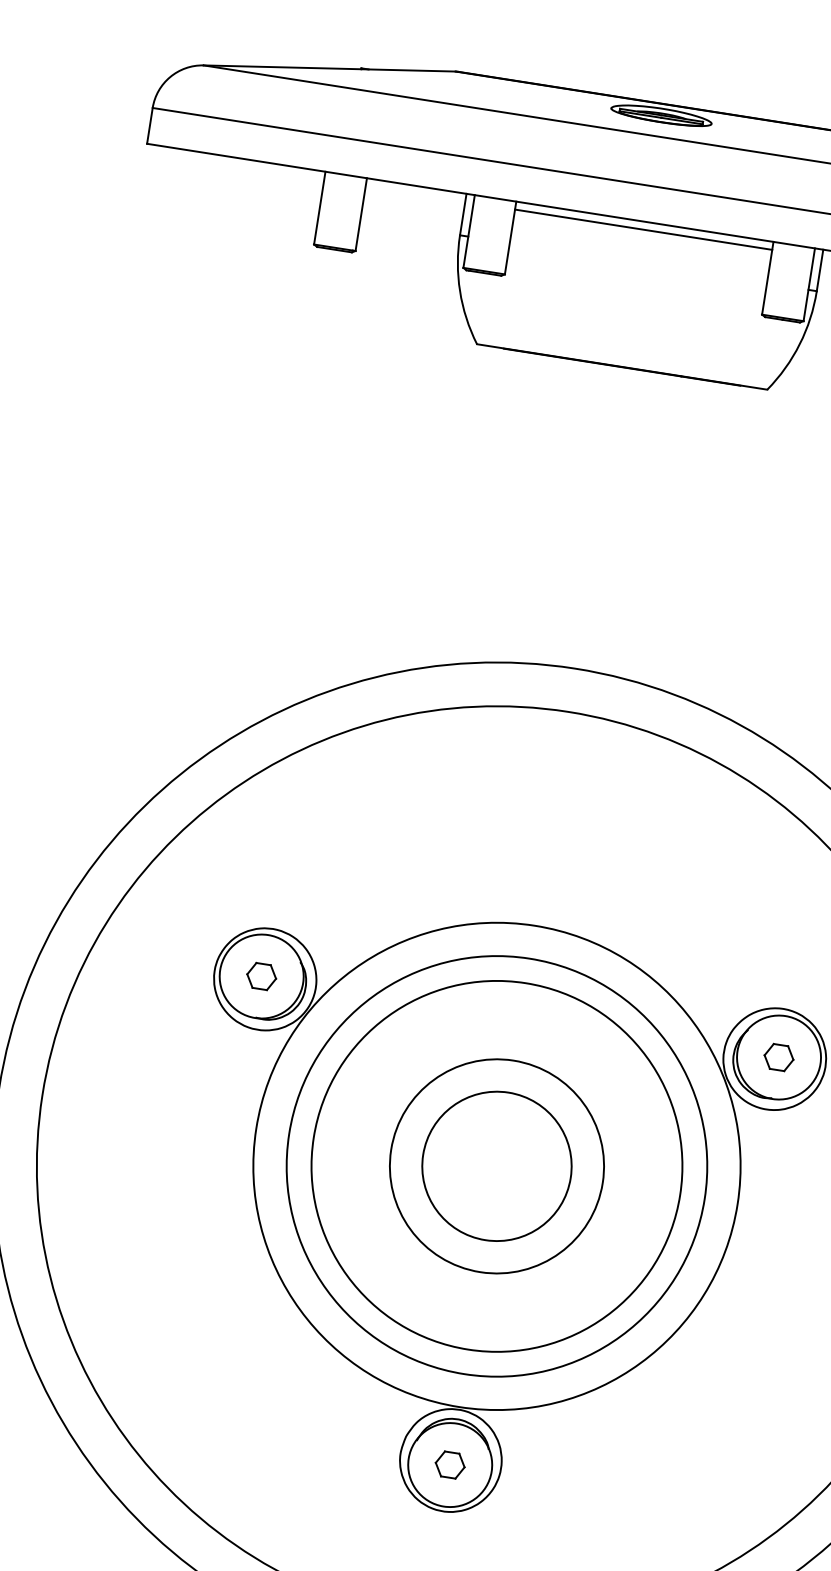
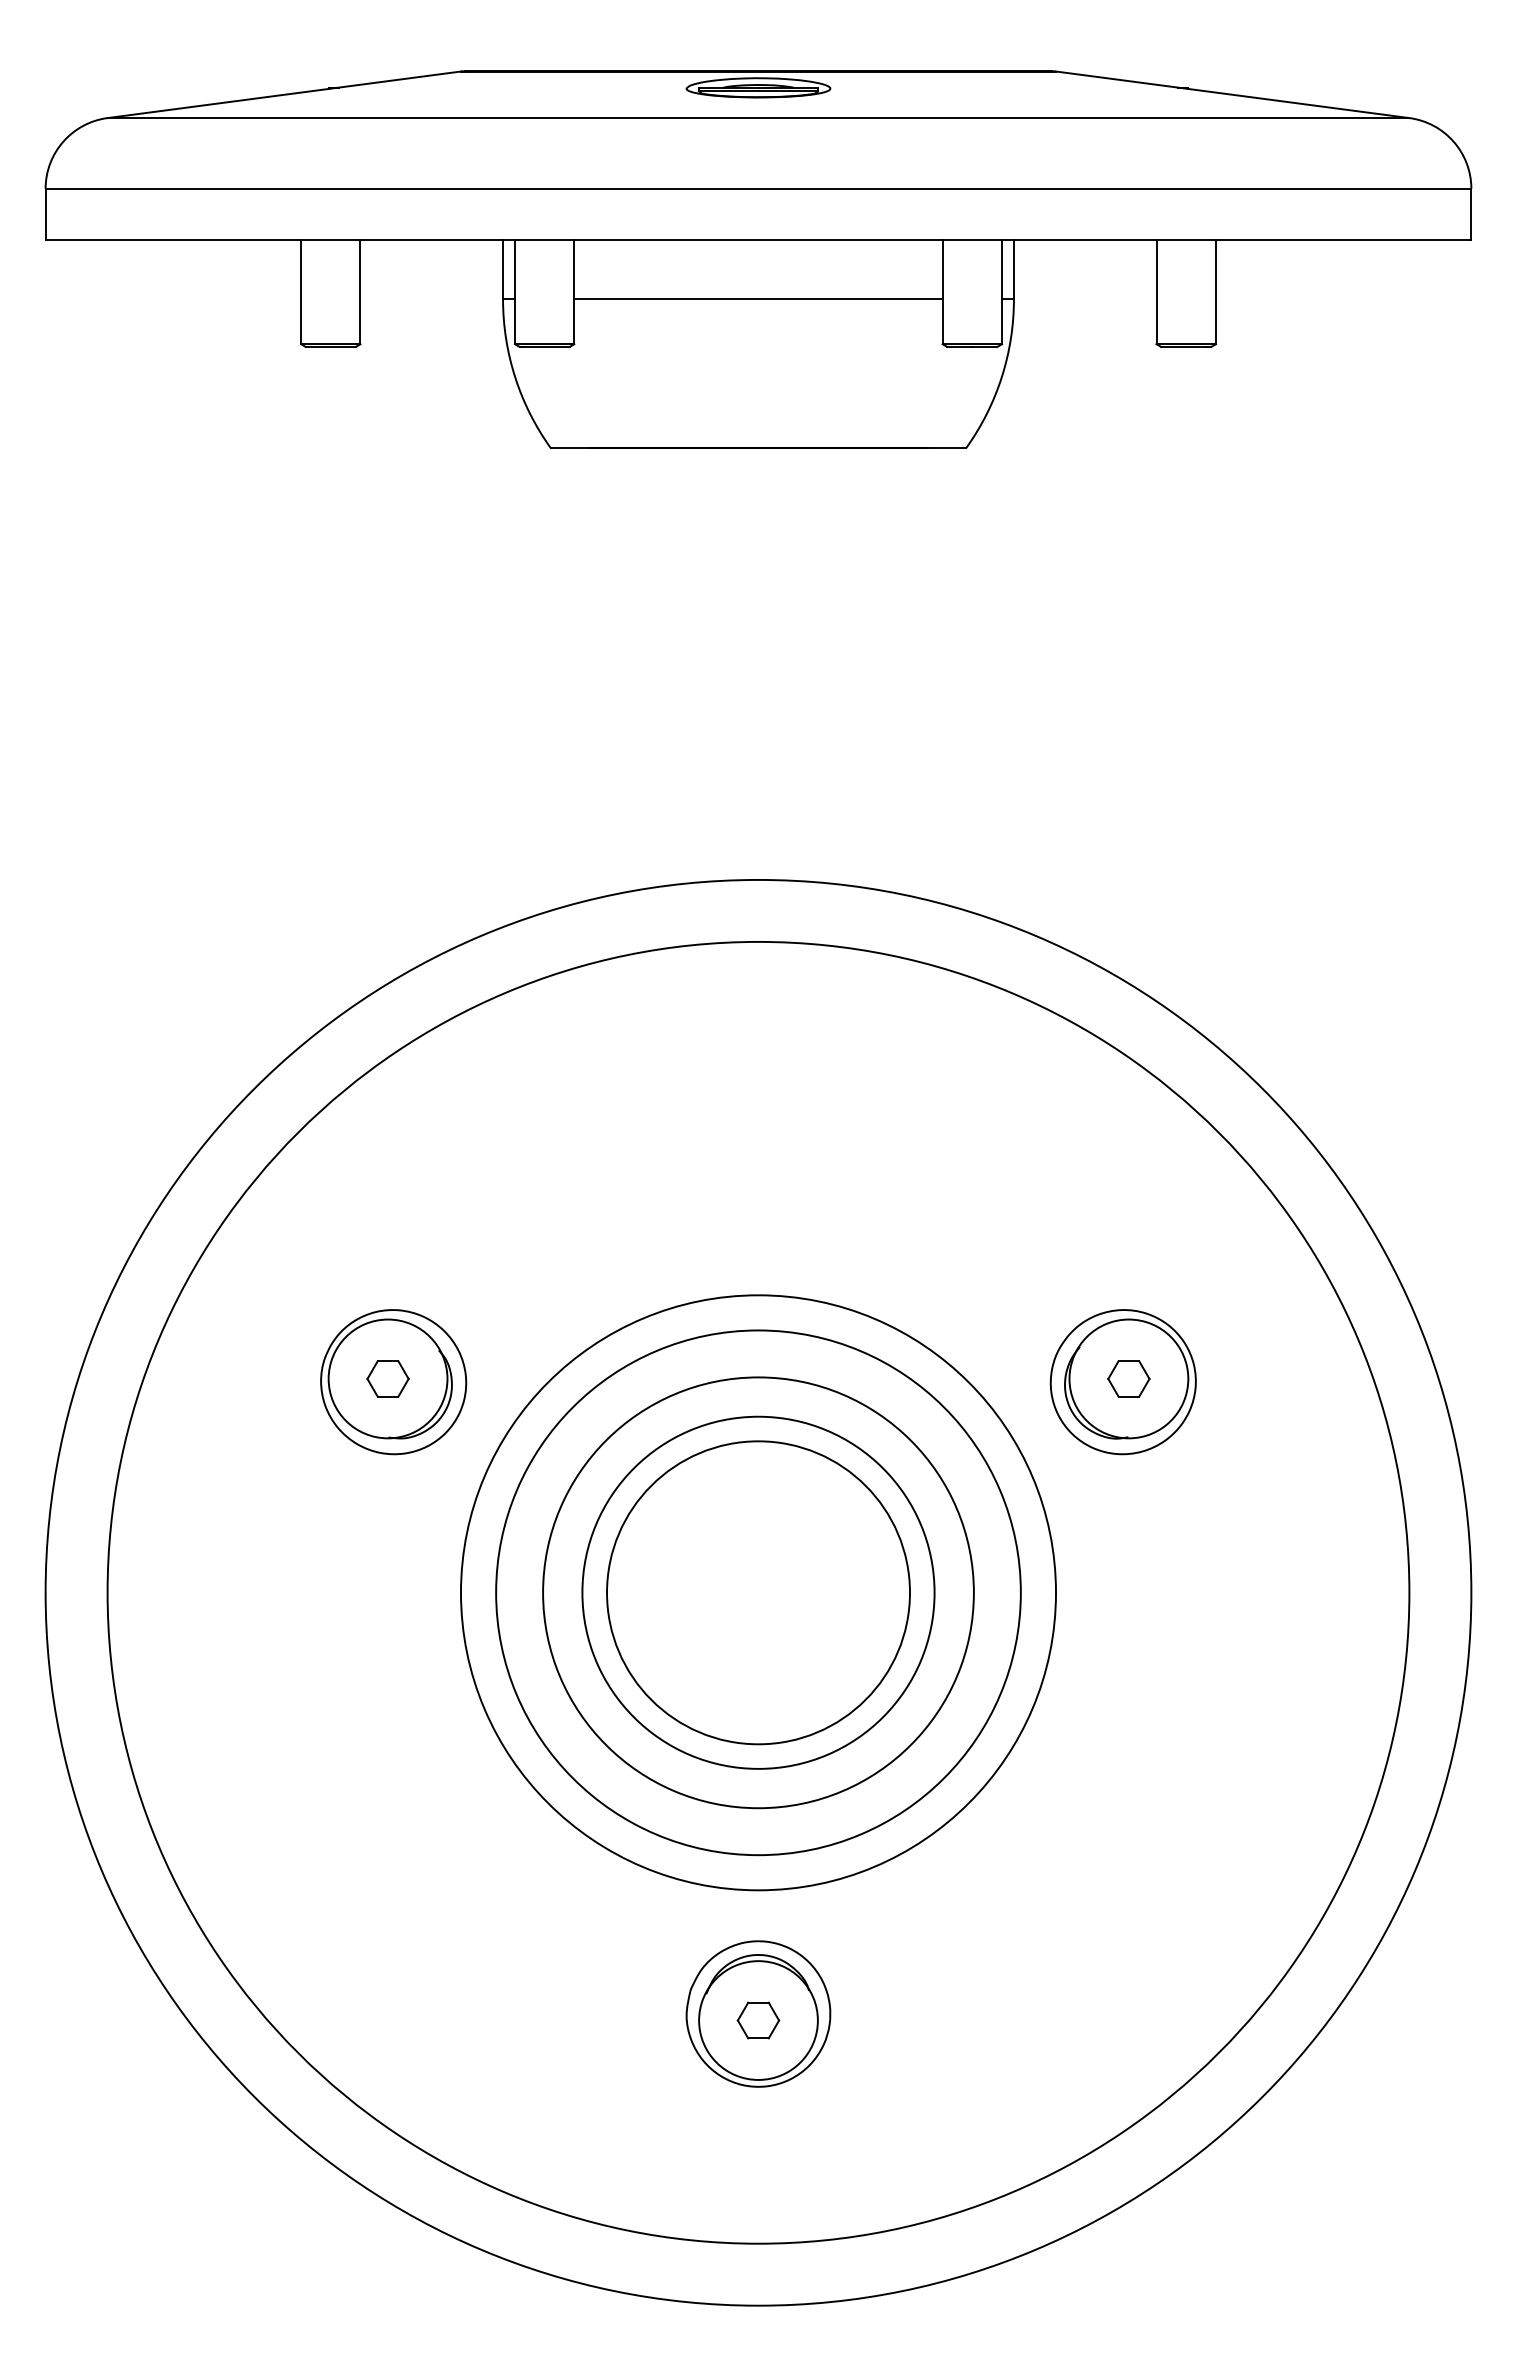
line: (643, 229) -> (758, 299), moved
circle: (497, 1166) -> (758, 1592), size x0.62
circle: (497, 1166) -> (758, 1592), size x1.67

